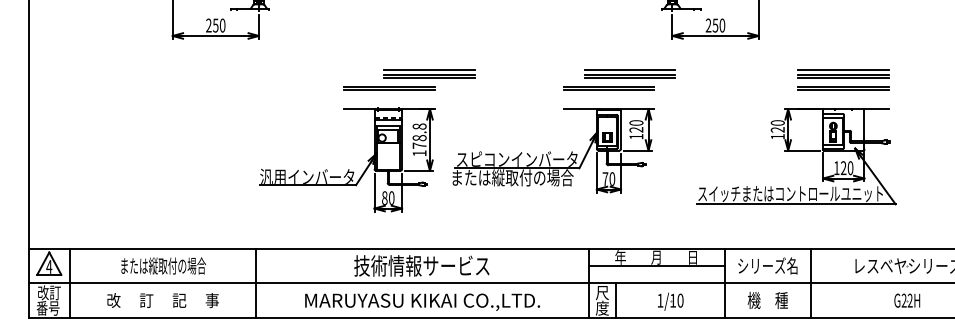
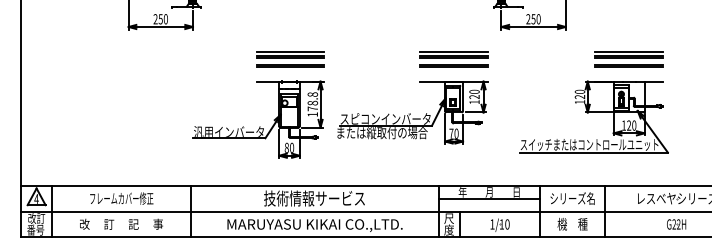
part: (429, 73) -> (290, 54), moved
part: (629, 73) -> (453, 54), moved
text: (163, 265) -> (121, 198), または縦取付の場合 -> フレームカバー修正

